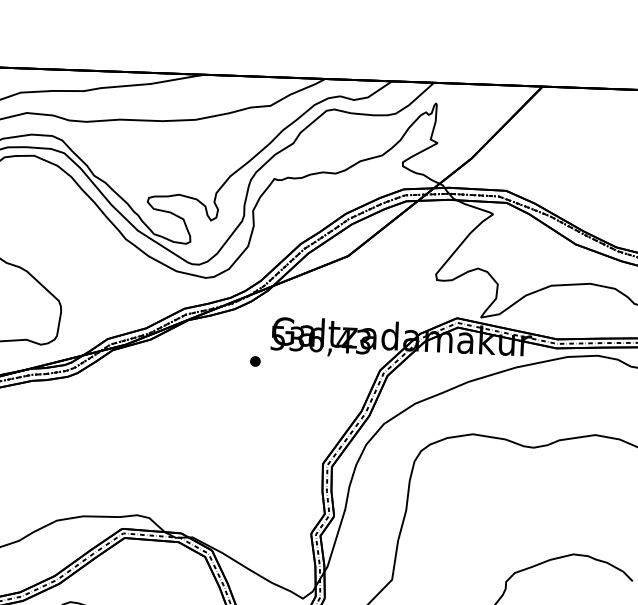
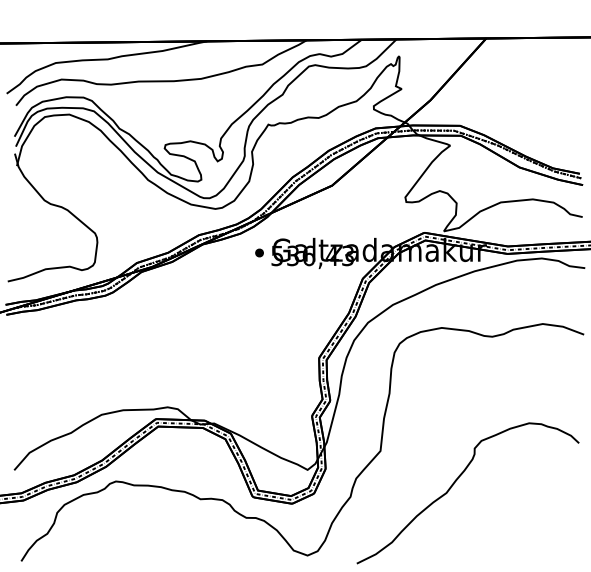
part: (255, 360) -> (259, 252), moved

